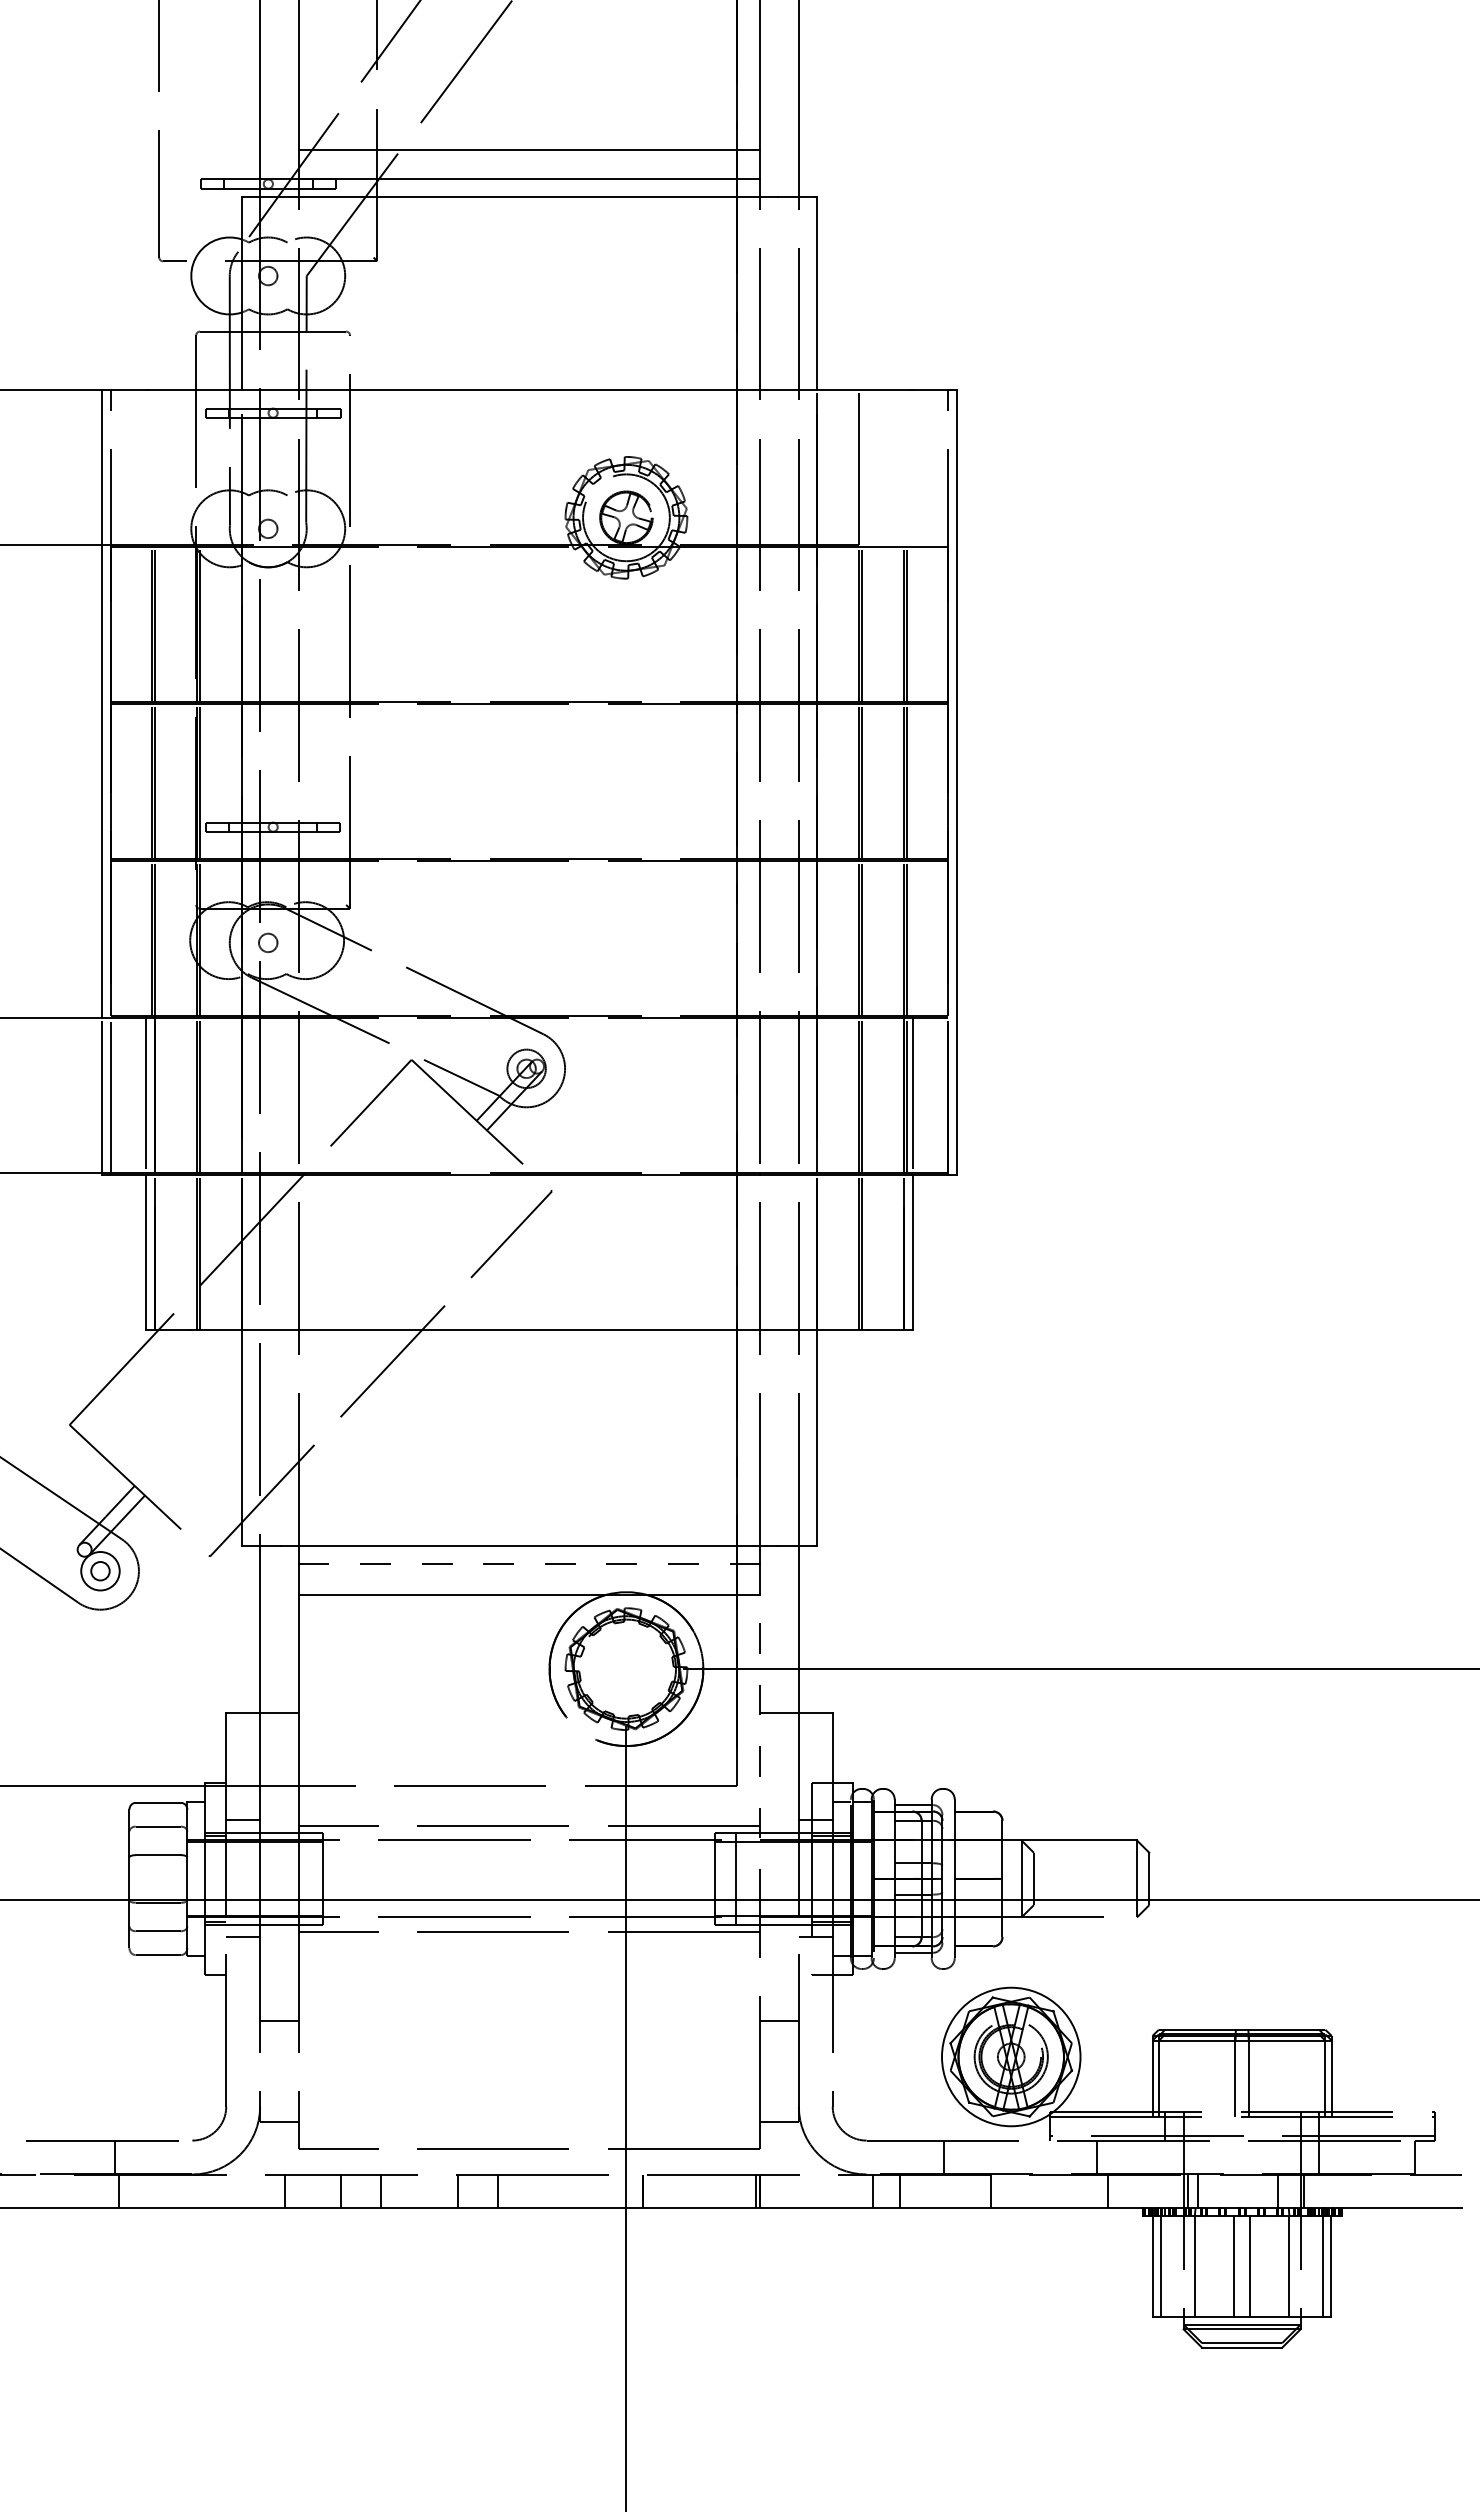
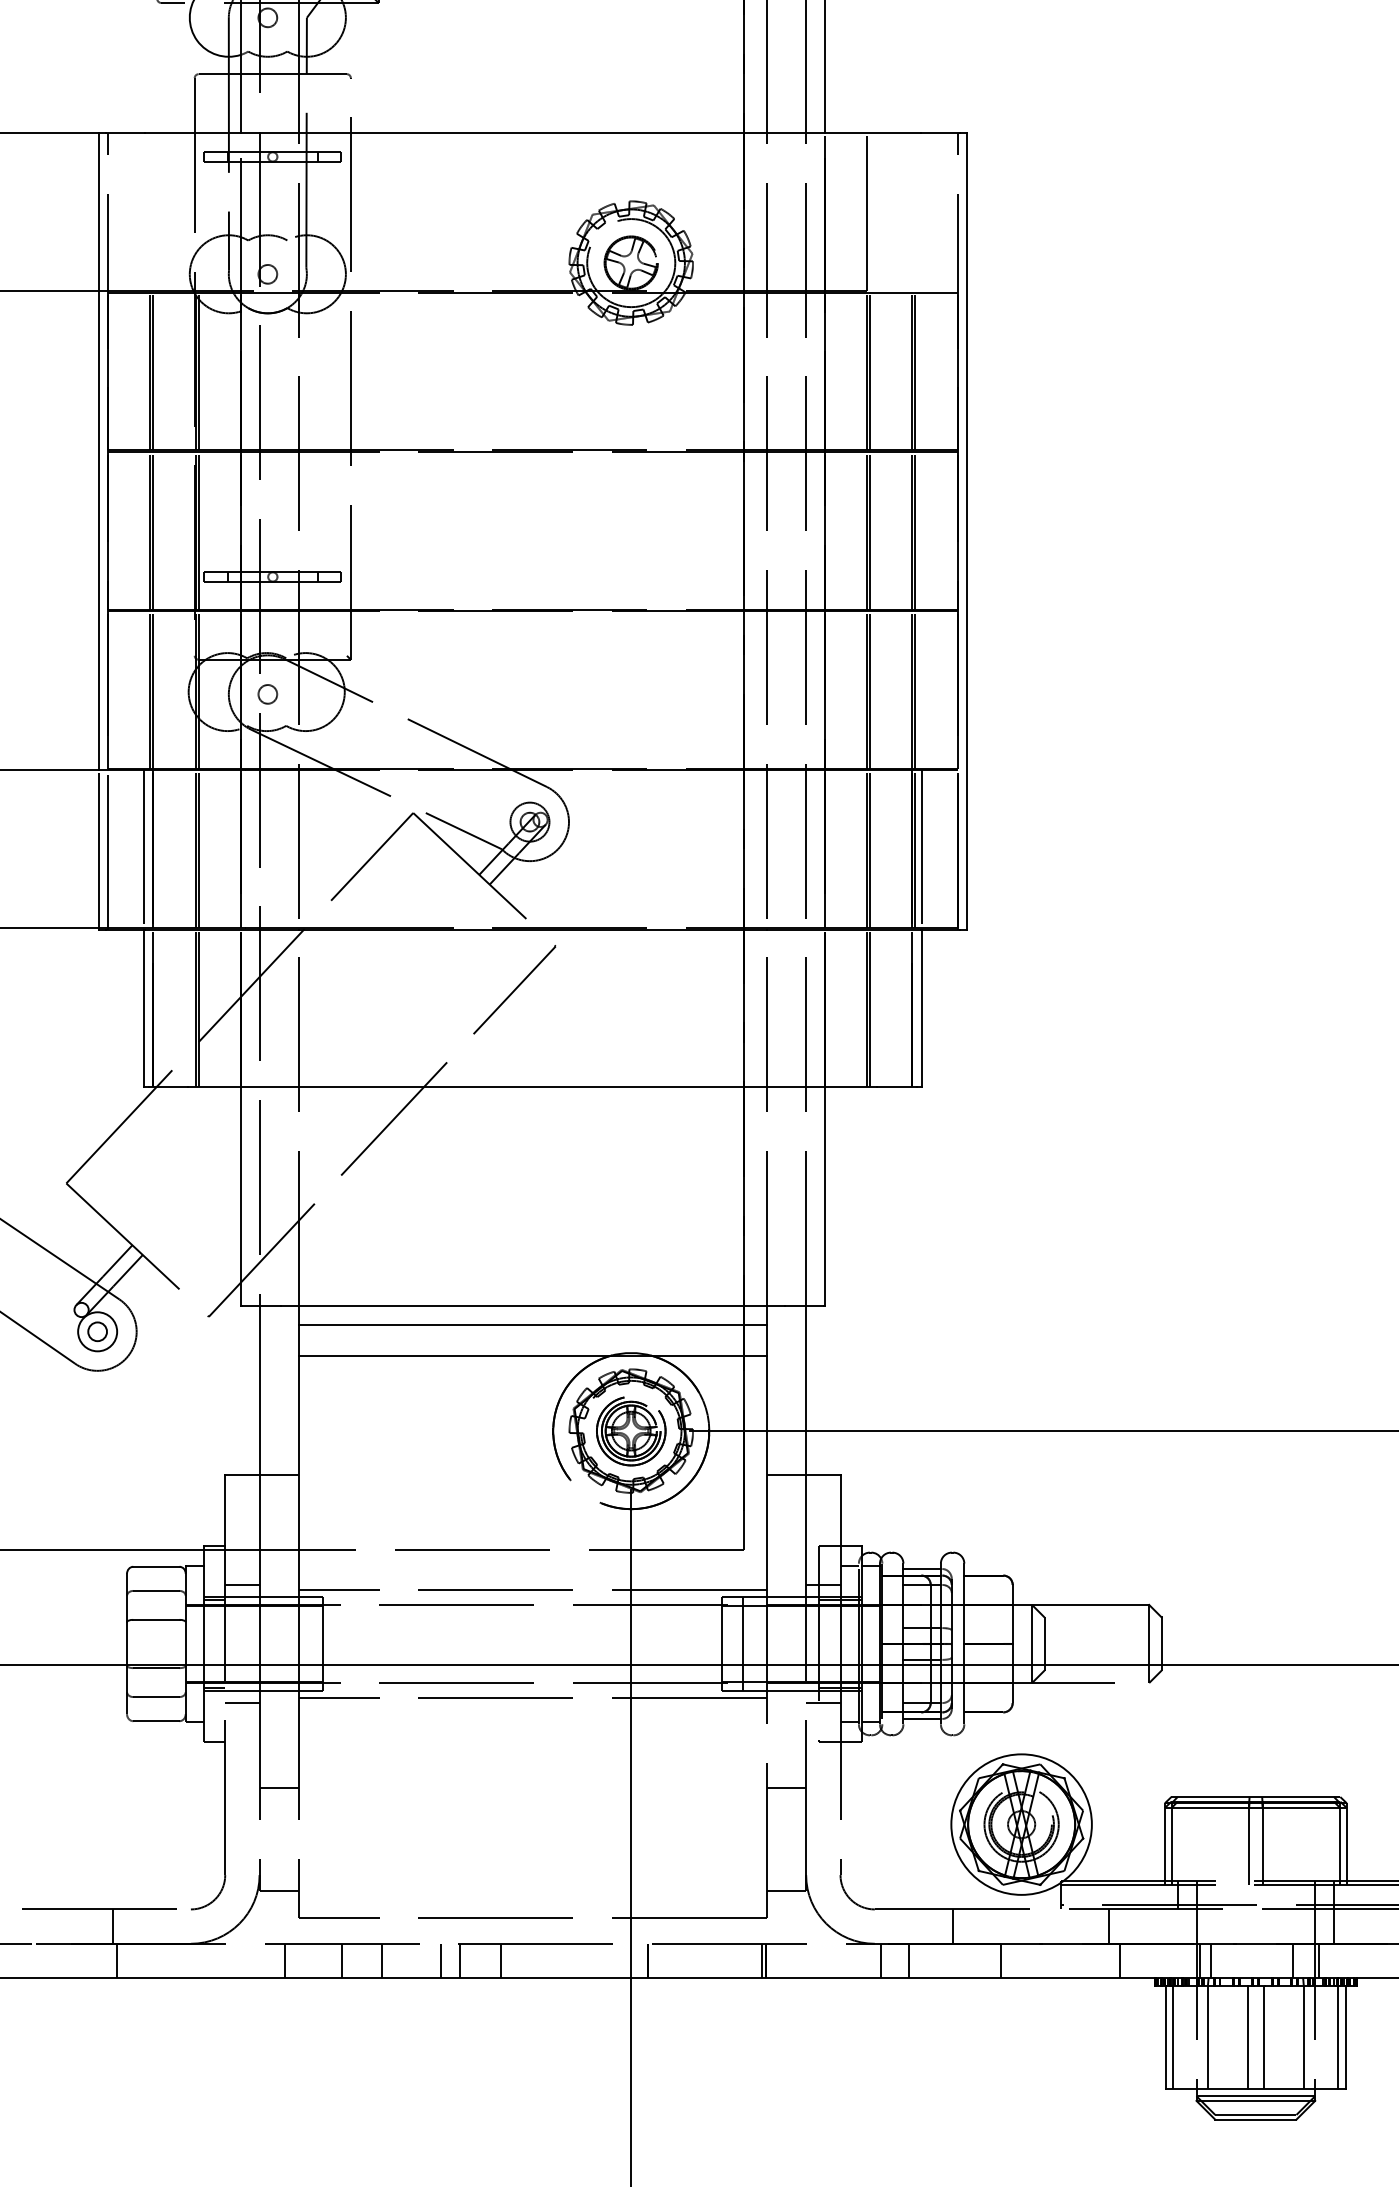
line: (529, 1564) -> (532, 1324), dashed -> solid
part: (626, 1669) -> (631, 1431), added
line: (760, 1747) -> (767, 1510), dashed -> solid
line: (438, 2190) -> (440, 1960), added

